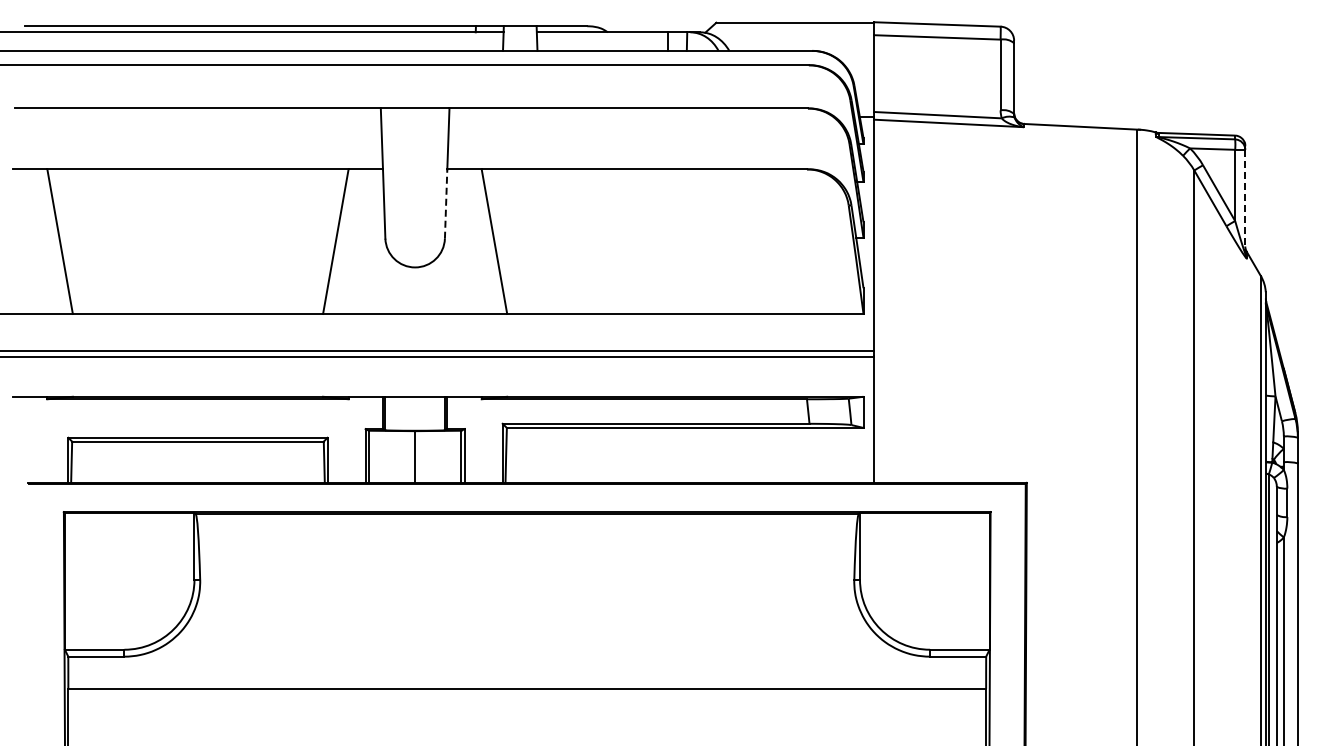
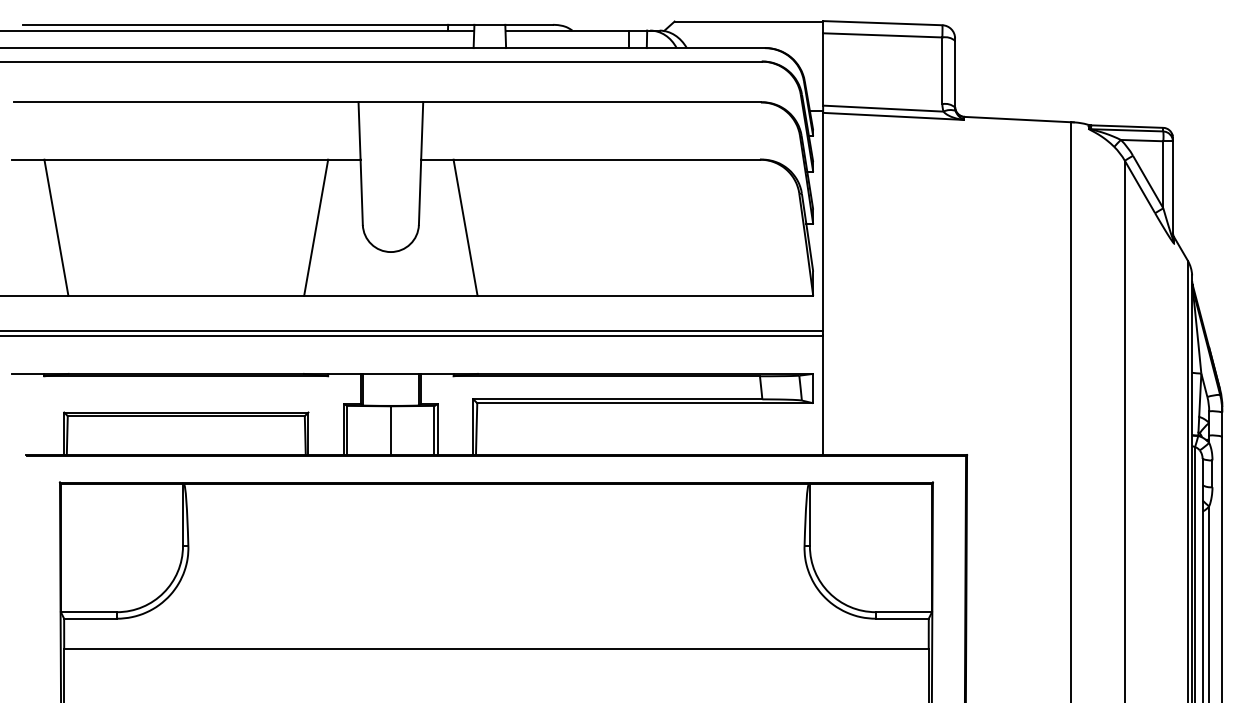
line: (1245, 201) -> (1173, 189), dashed -> solid
line: (446, 204) -> (420, 192), dashed -> solid

